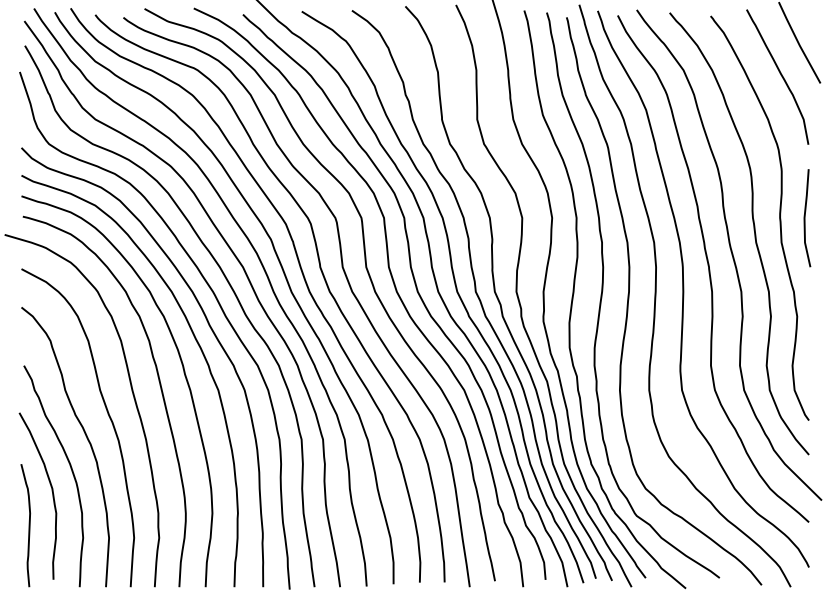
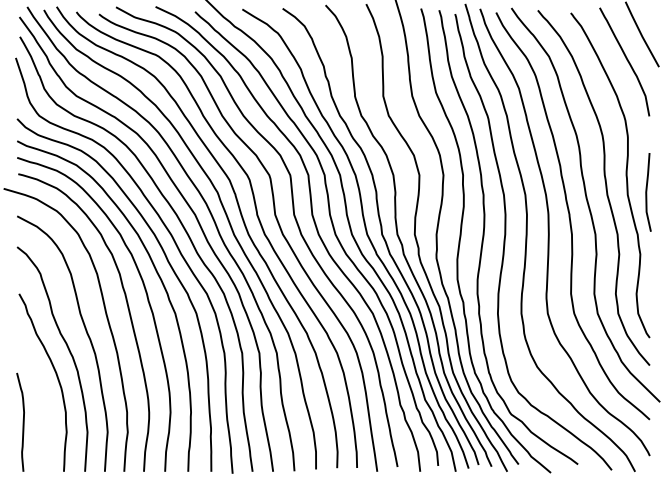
line: (806, 218) -> (647, 192), moved
curve: (51, 495) -> (41, 398), removed

